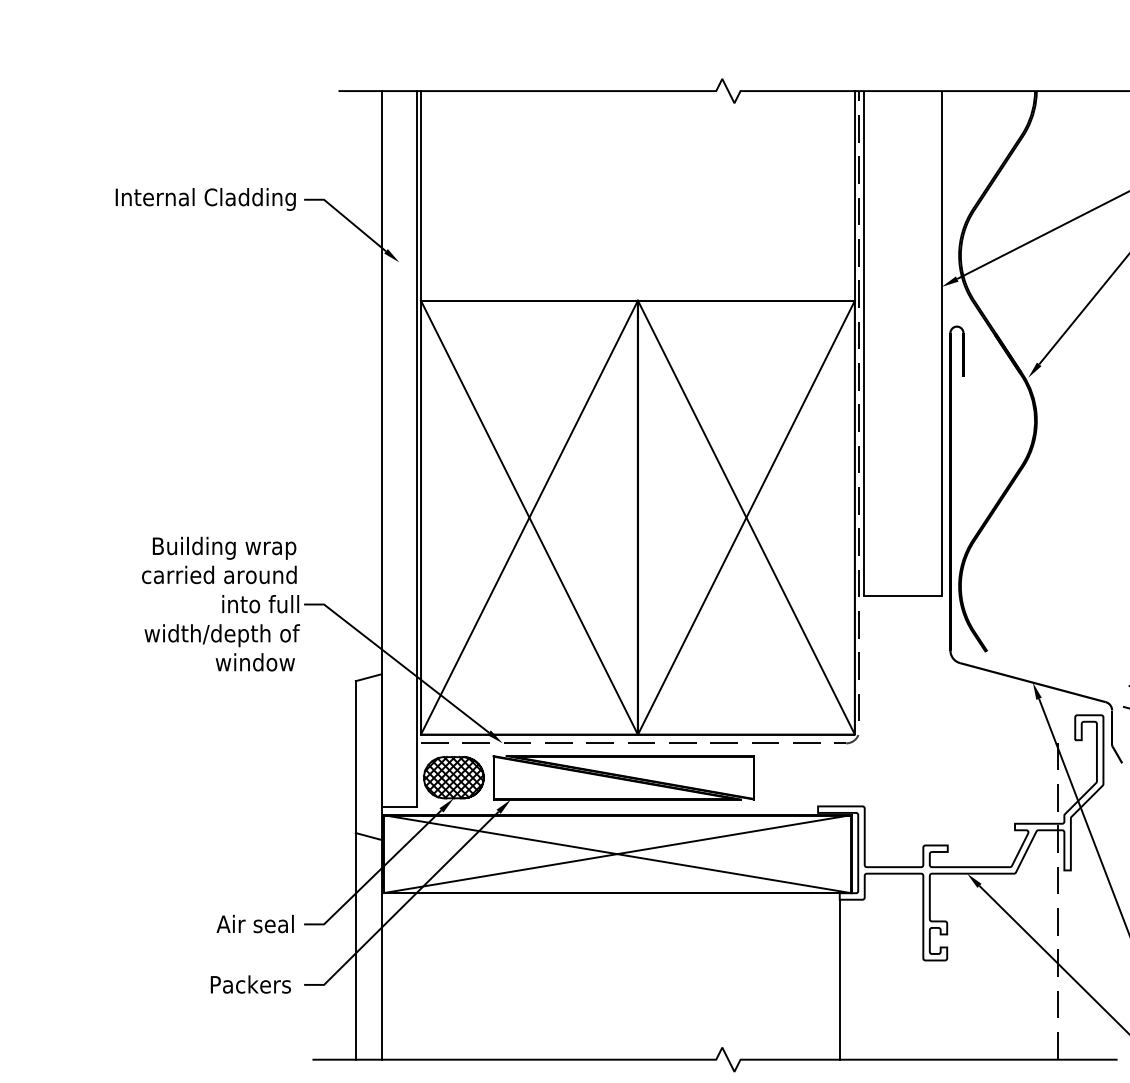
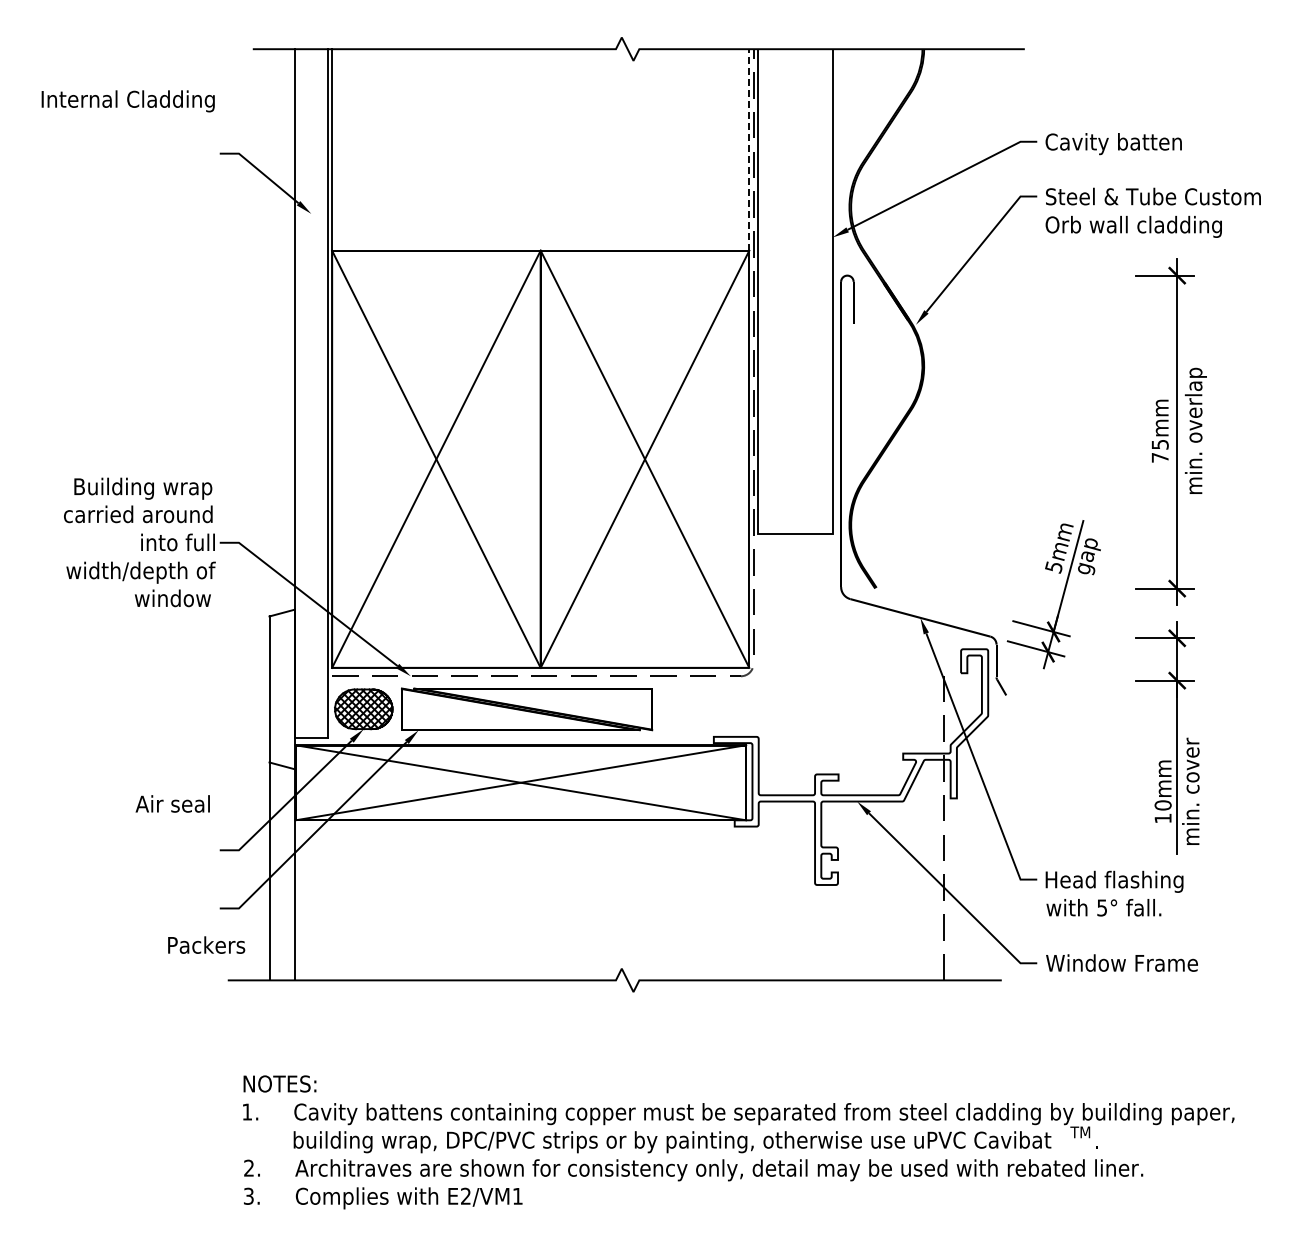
line: (855, 195) -> (749, 149), solid -> dashed
text: (205, 199) -> (127, 101), moved
text: (254, 923) -> (172, 803), moved
line: (839, 979) -> (734, 903), removed
text: (250, 983) -> (206, 944), moved

